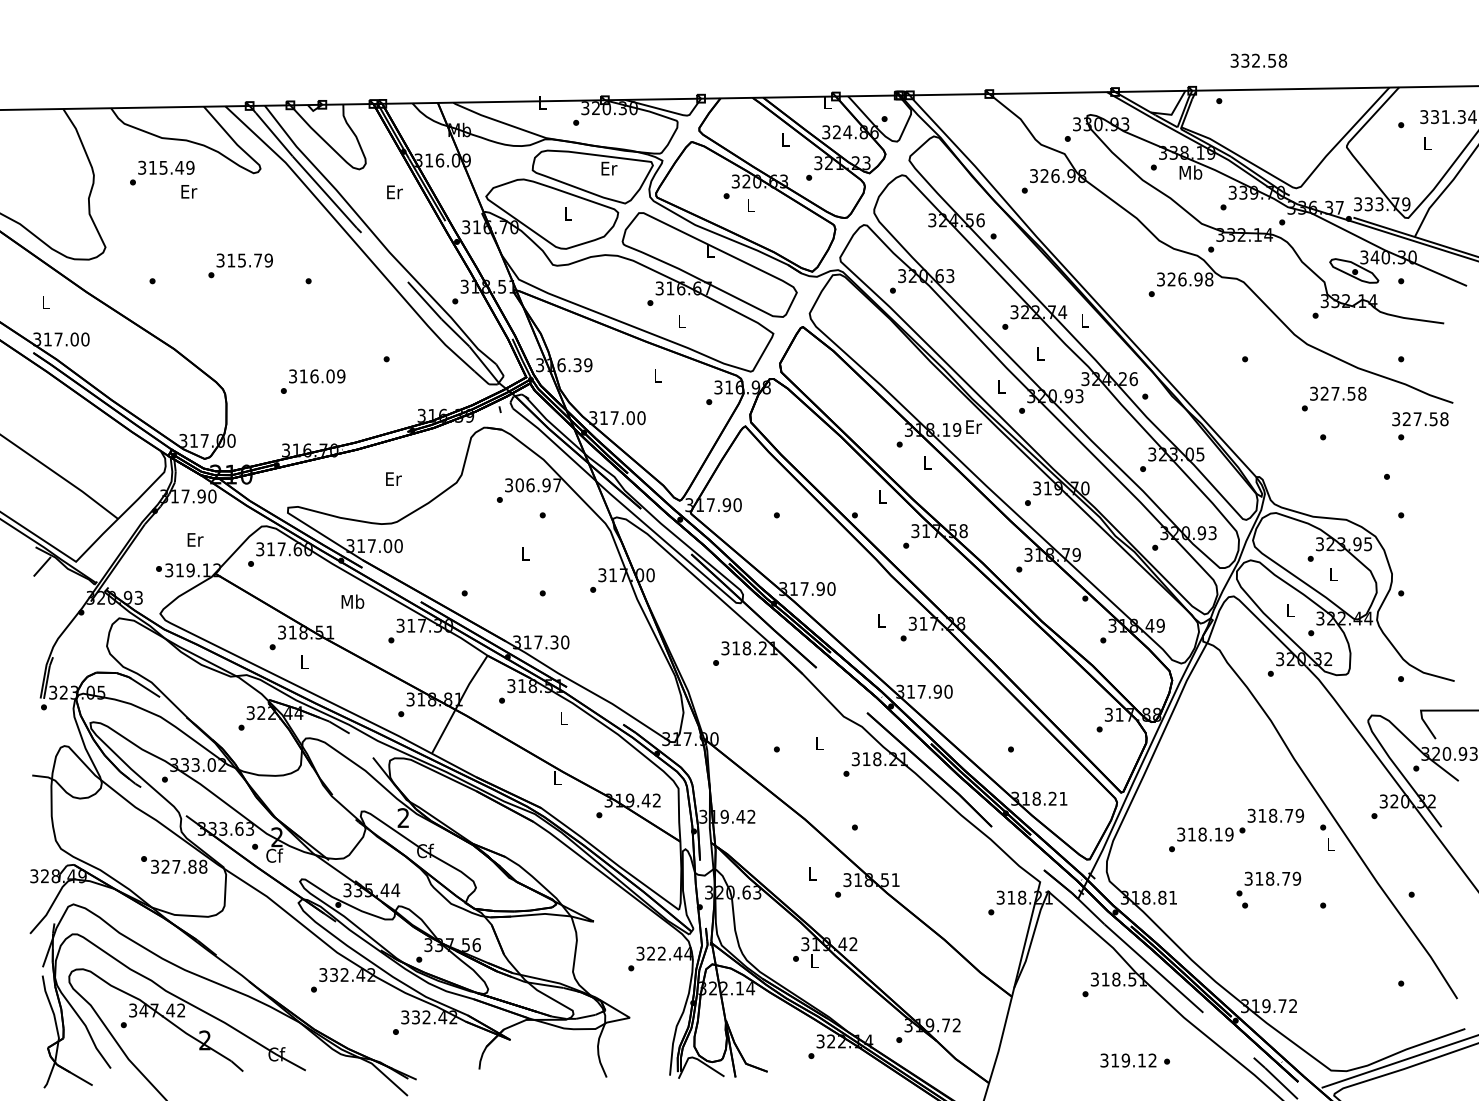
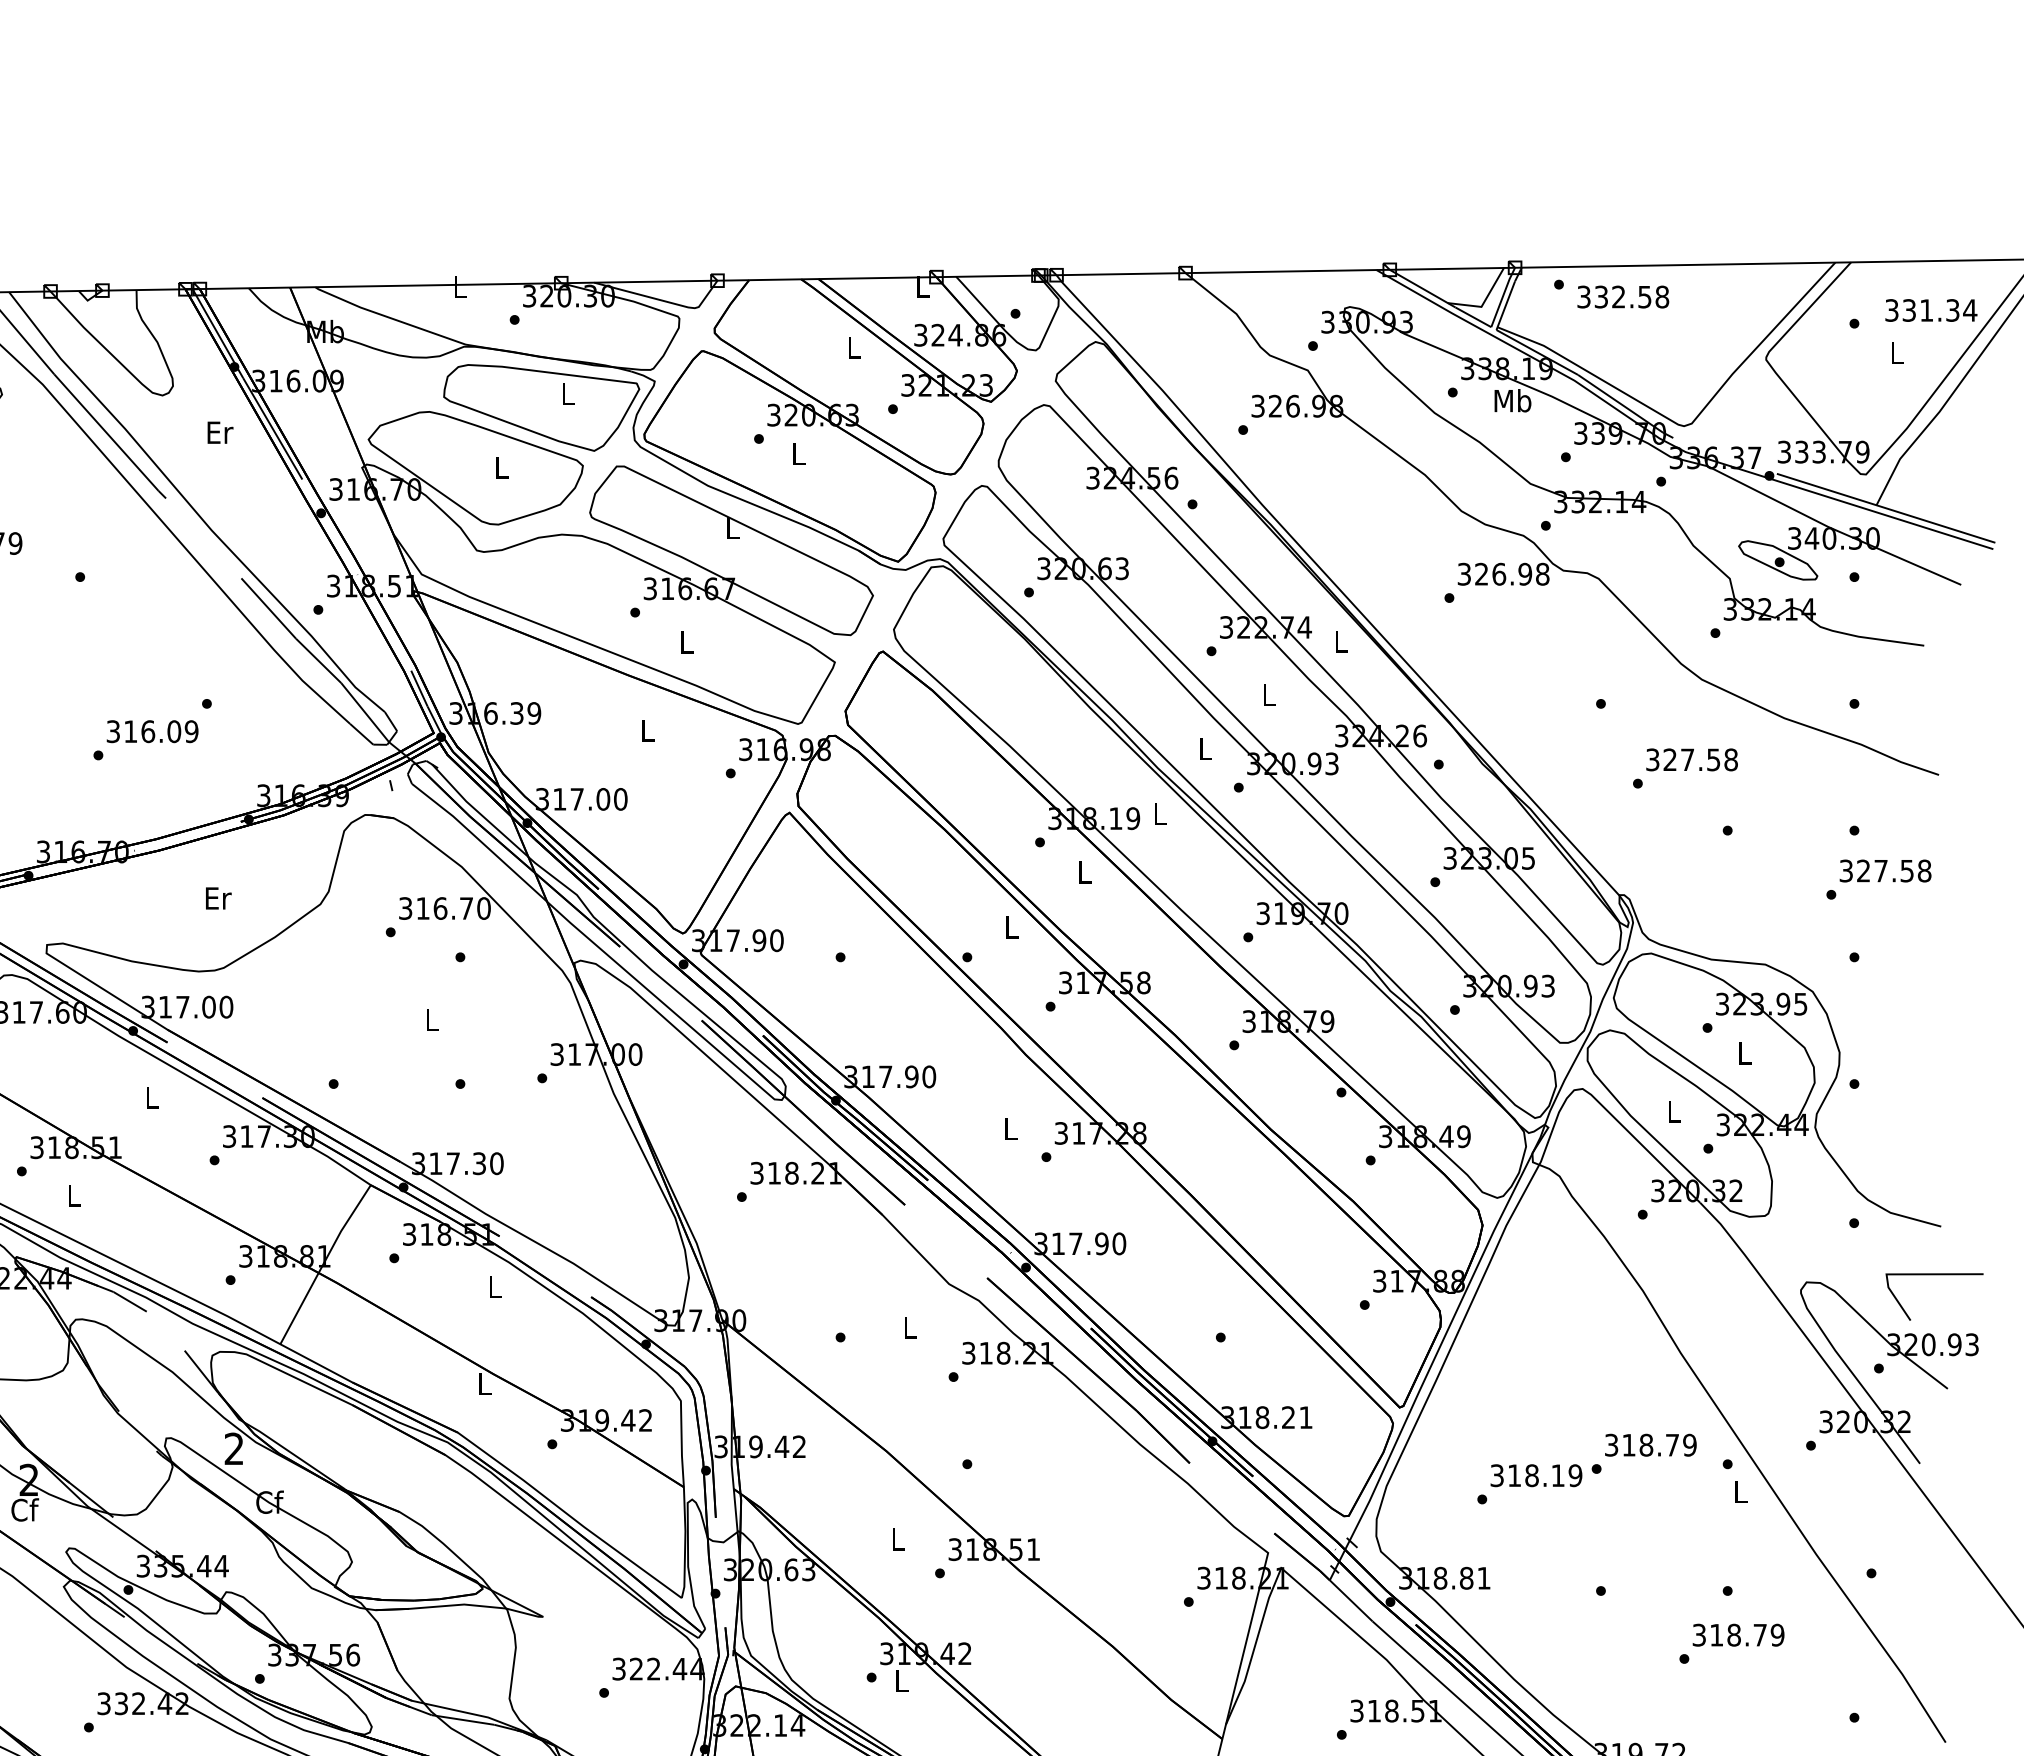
text: (1258, 60) -> (1622, 296), moved
text: (609, 168) -> (568, 394), Er -> L
text: (312, 381) -> (144, 739), moved
text: (1333, 398) -> (1684, 767), moved
text: (1420, 419) -> (1885, 871), moved
text: (974, 426) -> (1161, 813), Er -> L
text: (538, 485) -> (453, 908), 306.97 -> 316.70
text: (352, 601) -> (151, 1097), Mb -> L
text: (1268, 883) -> (1731, 1642), moved

